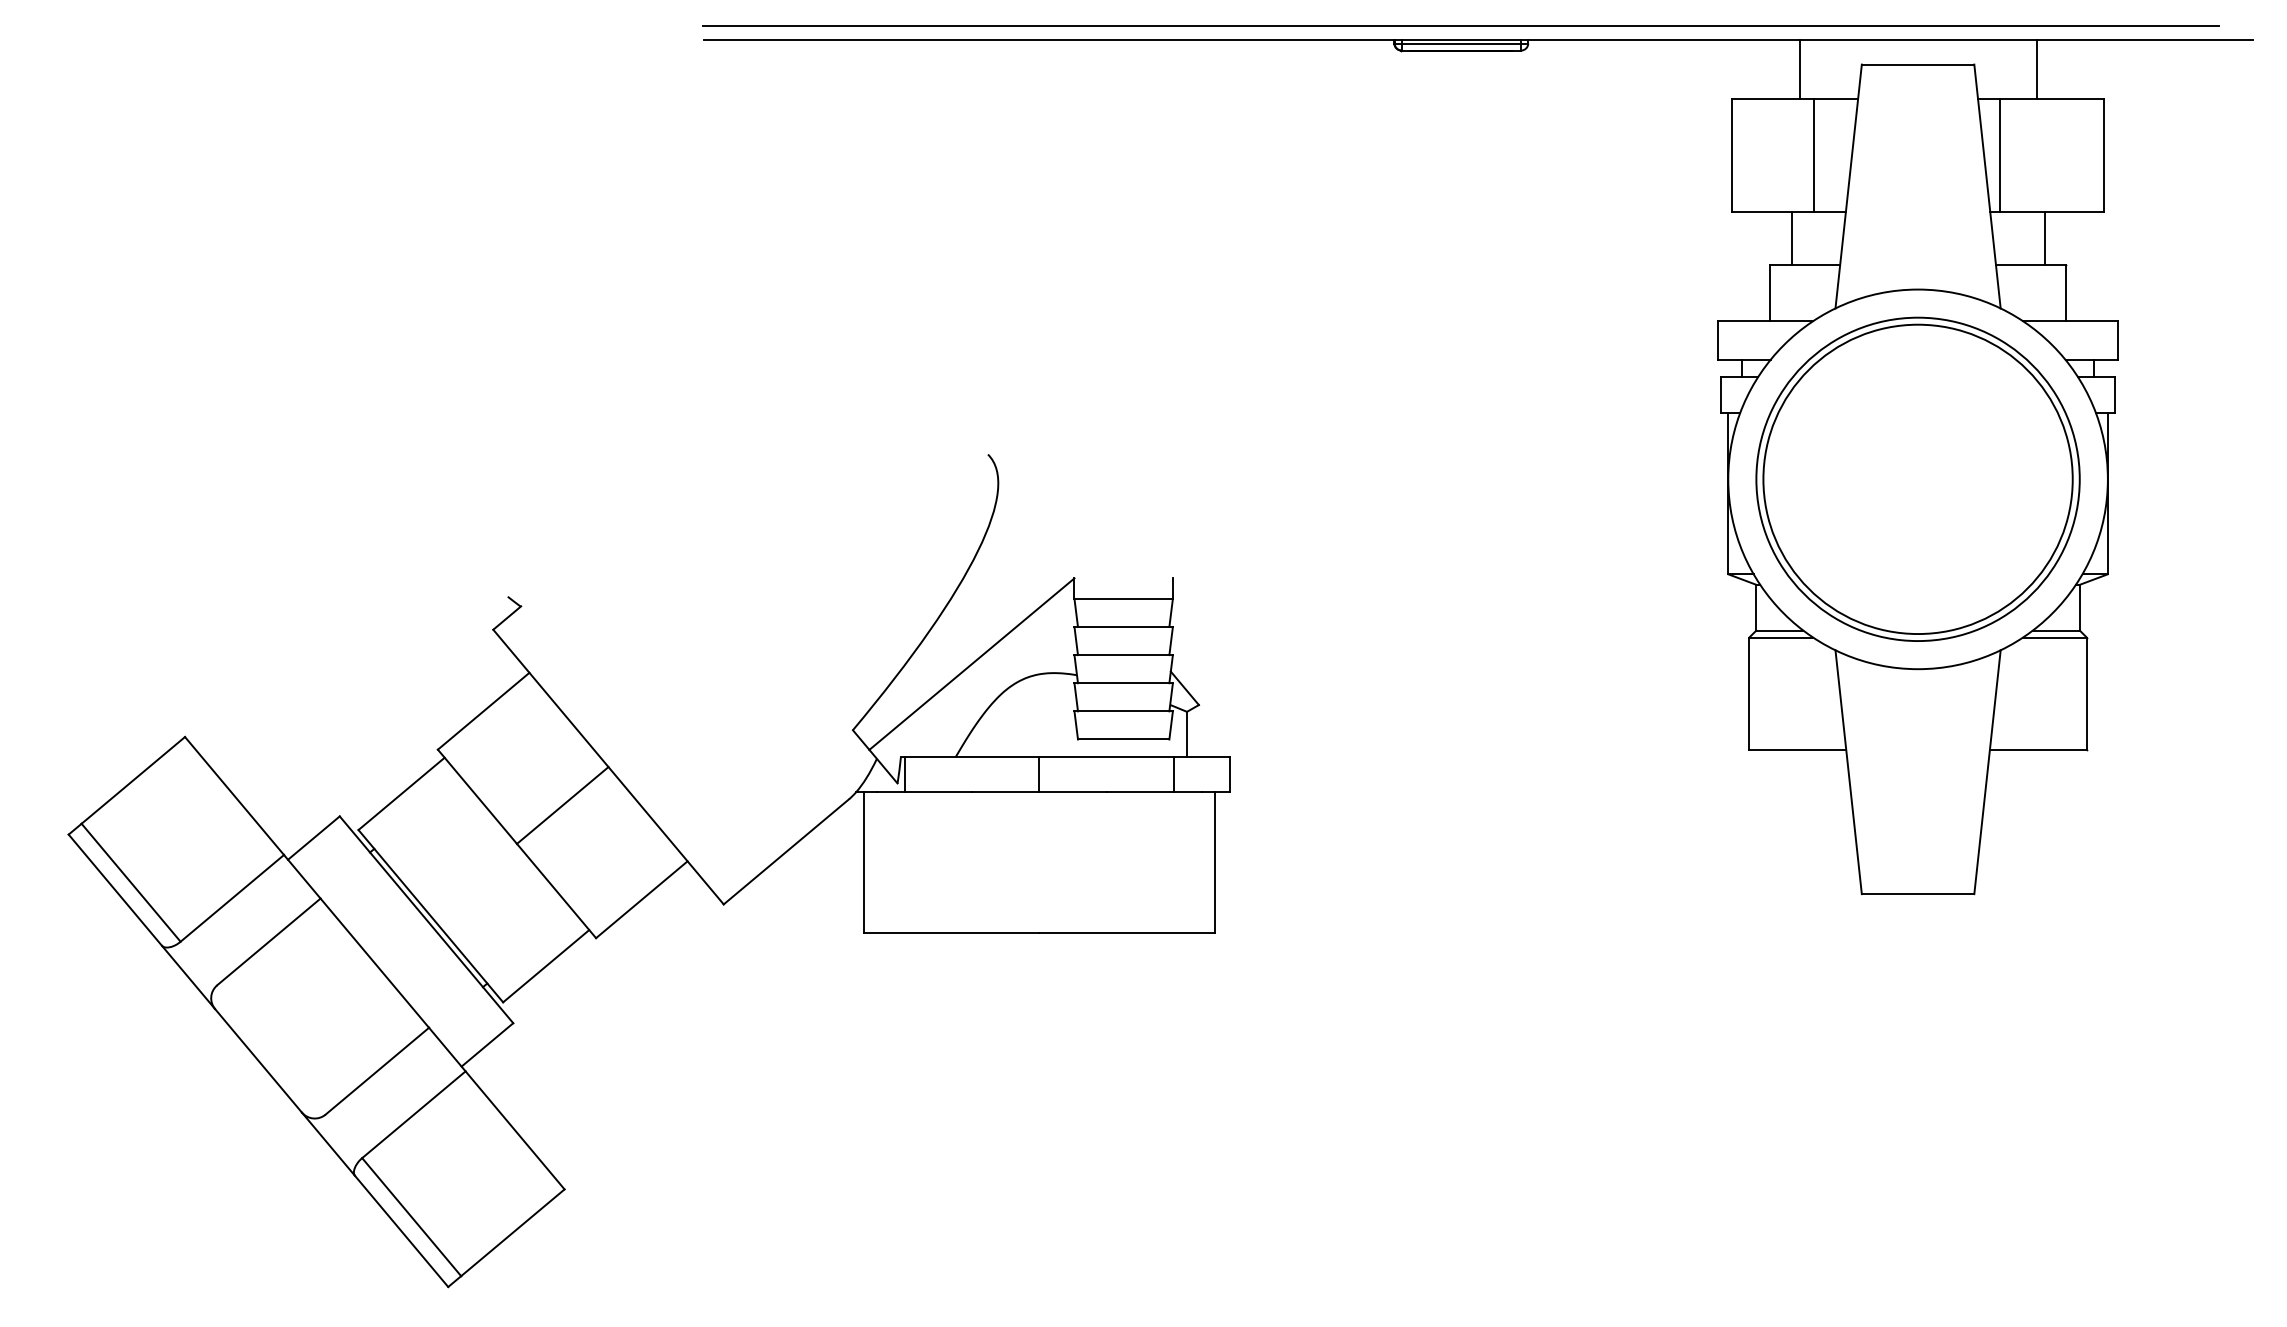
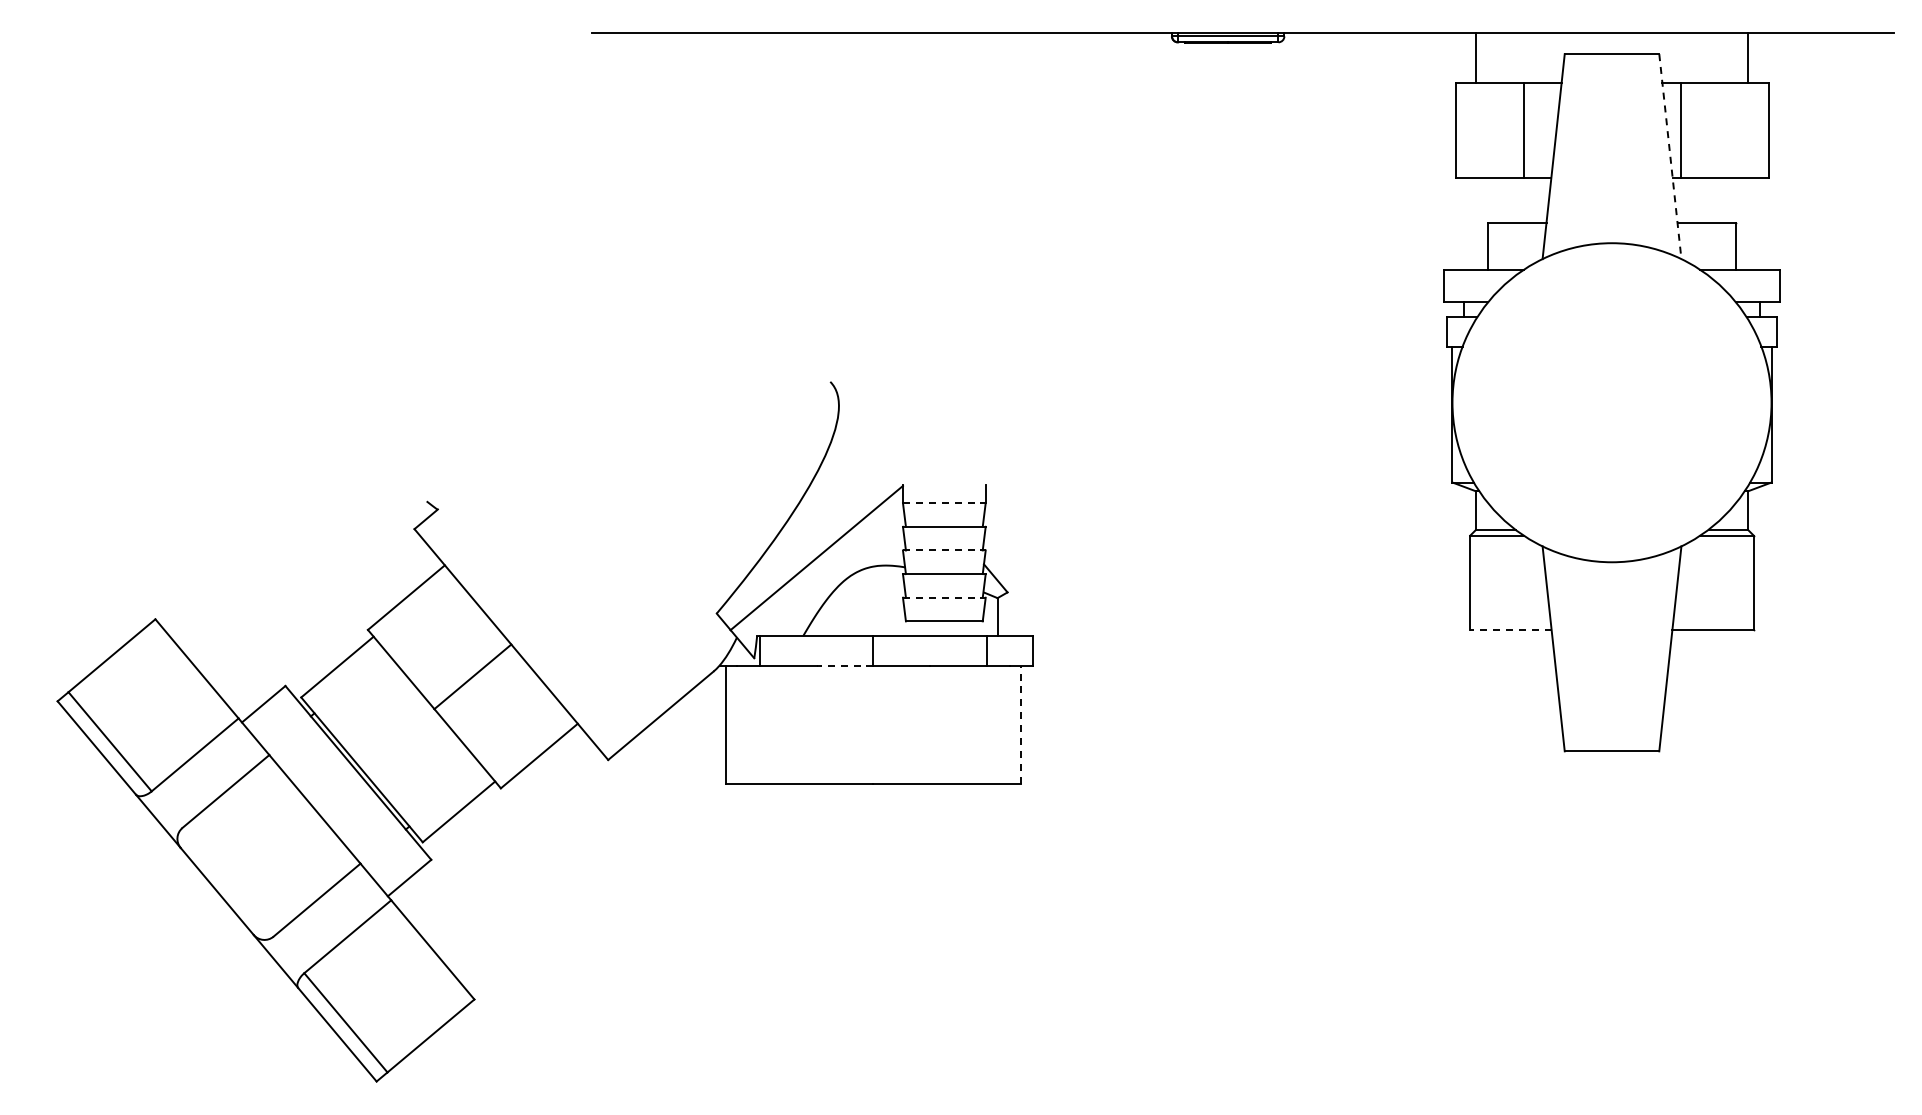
line: (1460, 25) -> (1227, 21), removed
line: (1799, 69) -> (1476, 58), moved
line: (2036, 69) -> (1747, 58), moved
line: (1987, 187) -> (1670, 157), solid -> dashed
line: (1791, 237) -> (1505, 199), removed
line: (2044, 237) -> (1718, 199), removed
part: (1917, 479) -> (1611, 402), removed
line: (1123, 599) -> (944, 503), solid -> dashed
line: (1123, 655) -> (944, 550), solid -> dashed
line: (1123, 711) -> (944, 597), solid -> dashed
line: (1797, 750) -> (1510, 630), solid -> dashed
line: (1004, 791) -> (844, 665), solid -> dashed
line: (1215, 862) -> (1021, 724), solid -> dashed

